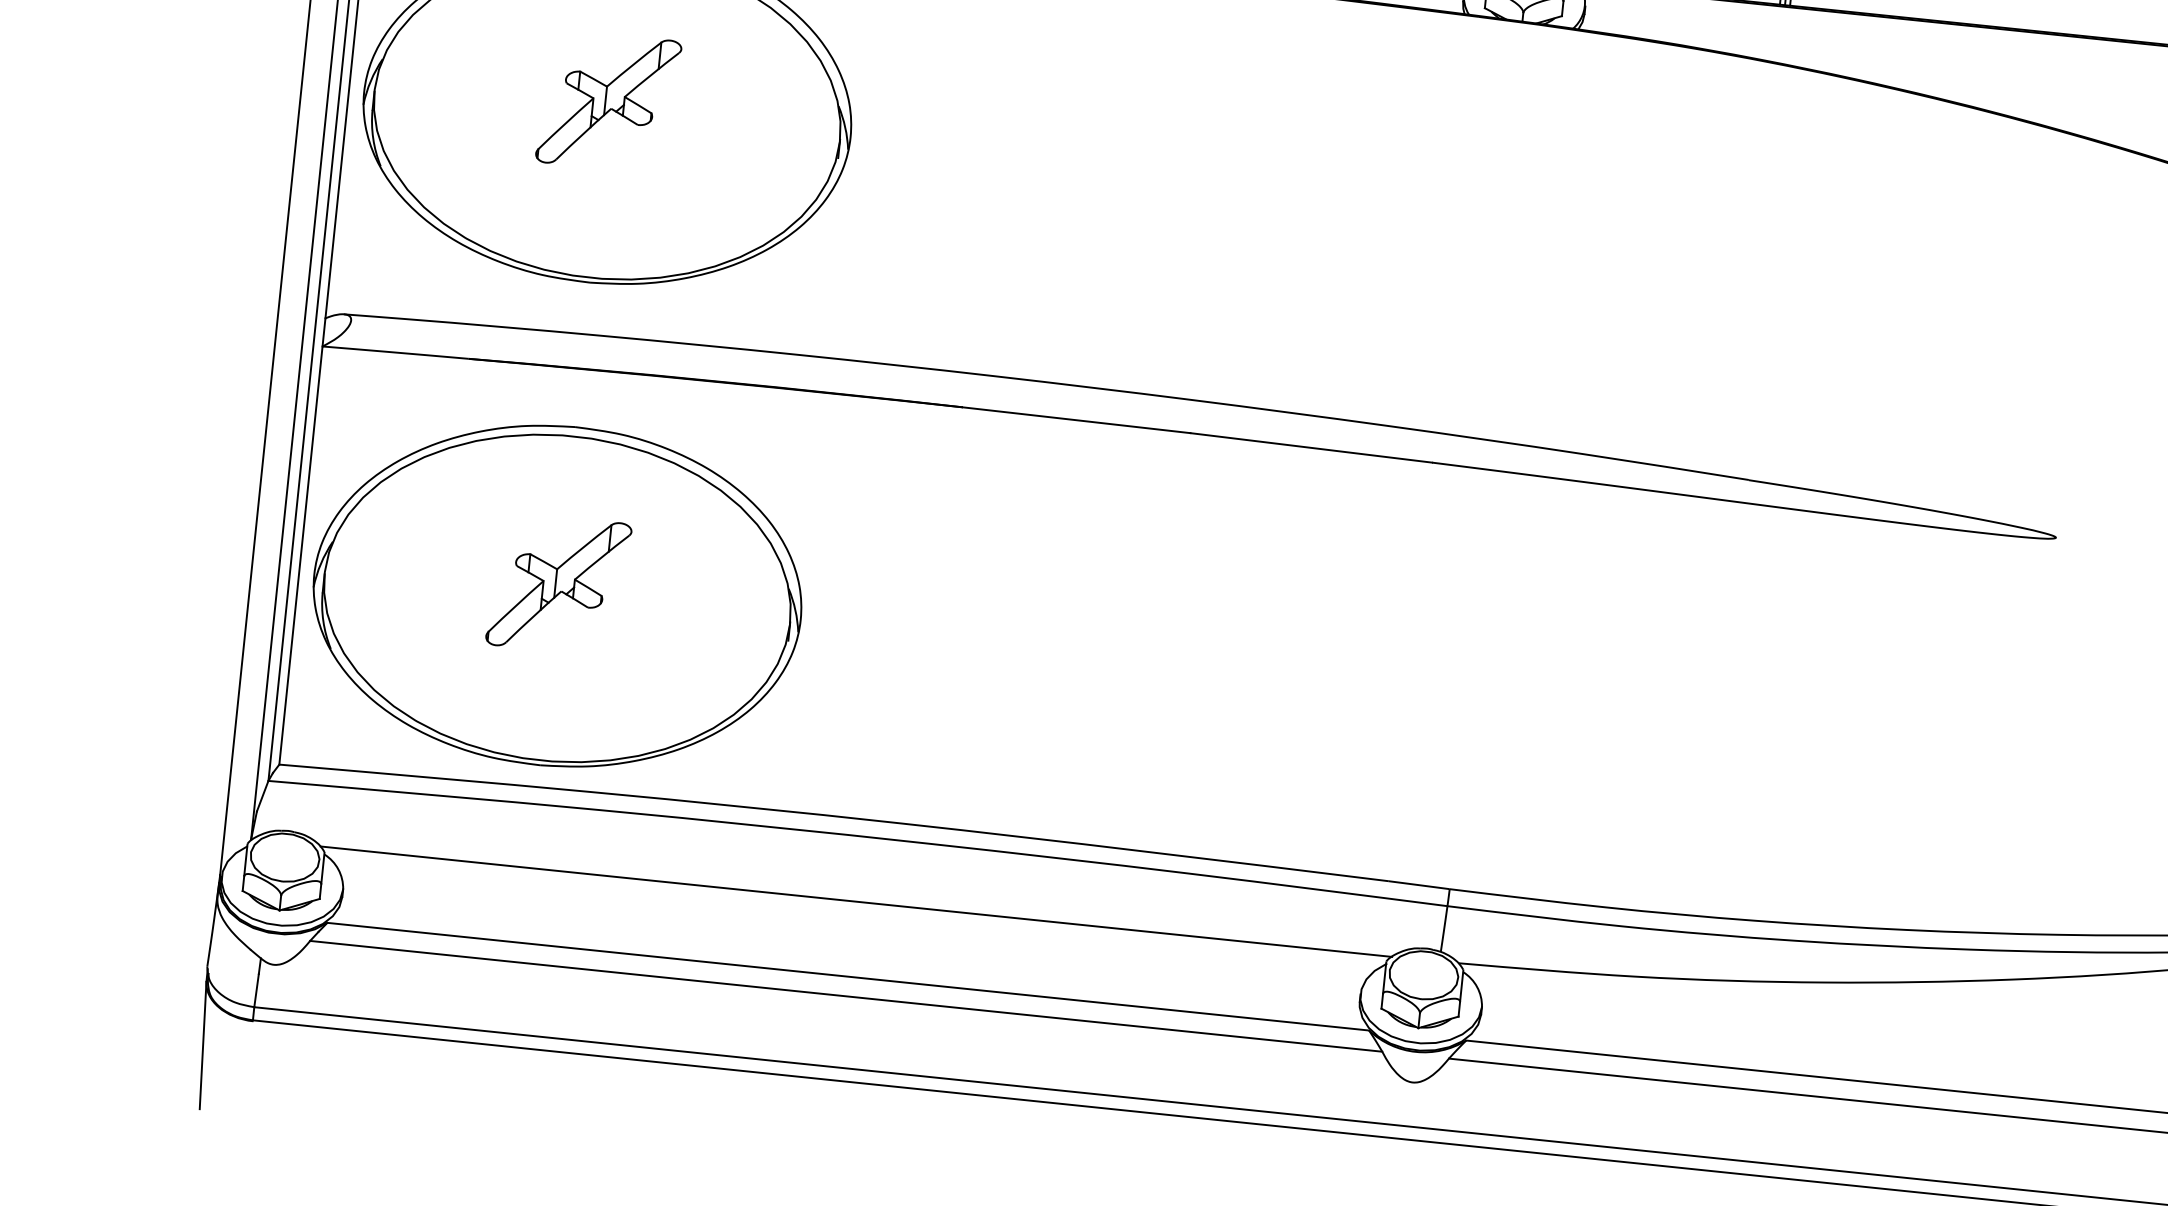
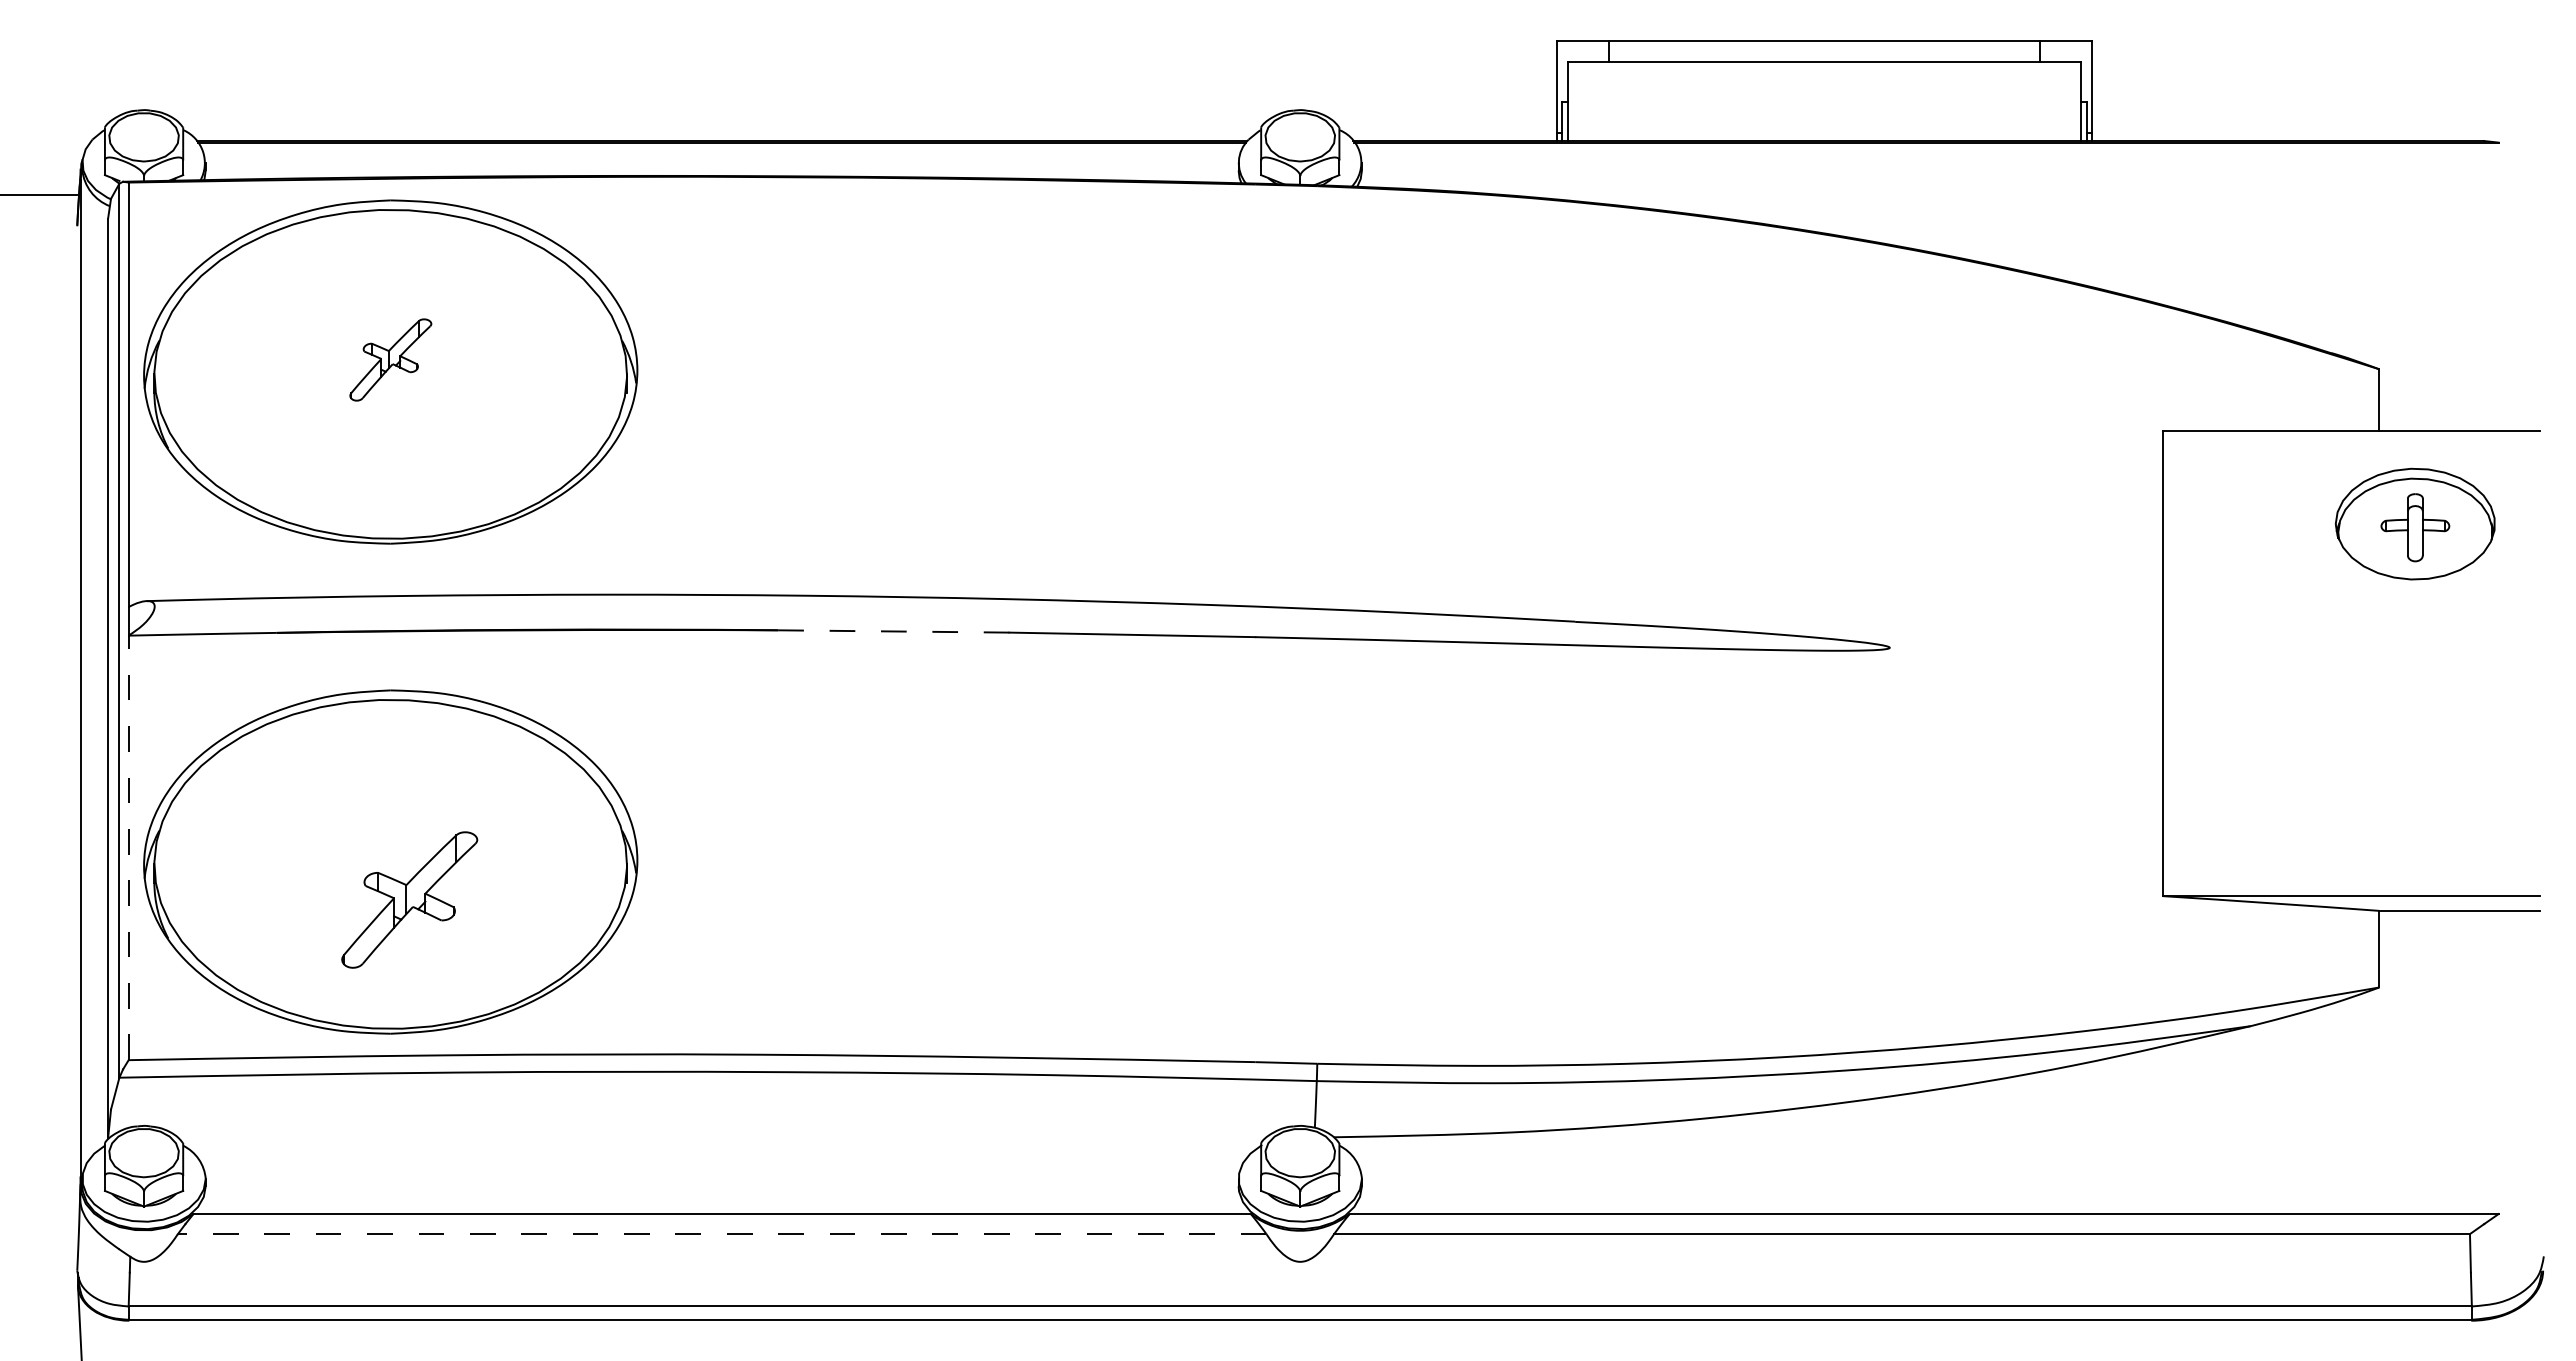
part: (608, 101) -> (390, 359), size x0.6
line: (1076, 420) -> (893, 631), solid -> dashed
line: (300, 555) -> (128, 847), solid -> dashed
part: (558, 583) -> (409, 899), moved
line: (856, 901) -> (722, 1137), removed
line: (845, 996) -> (721, 1234), solid -> dashed

